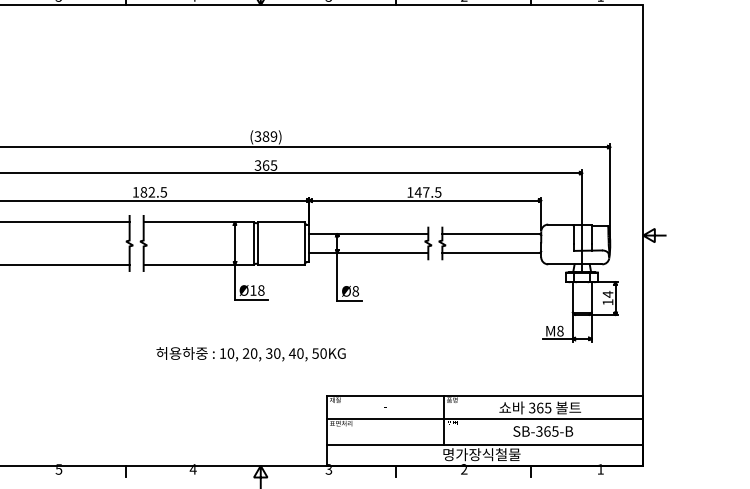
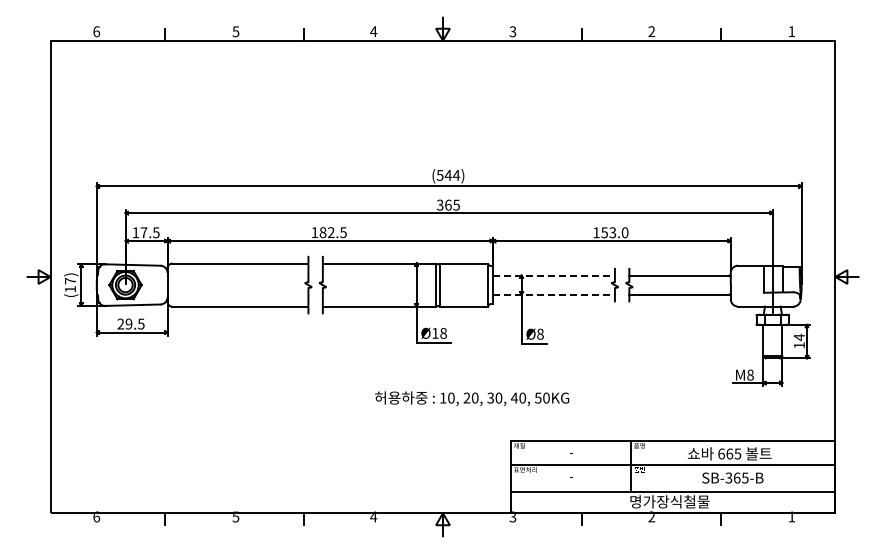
text: (266, 135) -> (448, 174), (389) -> (544)
text: (427, 192) -> (614, 232), 147.5 -> 153.0
line: (369, 234) -> (554, 275), solid -> dashed
line: (369, 252) -> (554, 294), solid -> dashed
text: (251, 353) -> (472, 398), moved
text: (532, 407) -> (721, 453), 365 -> 665

